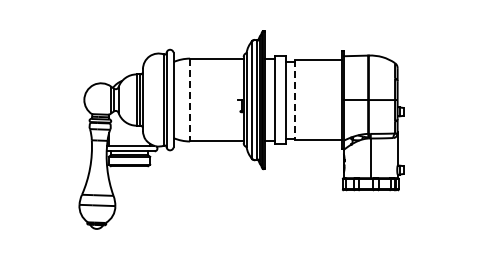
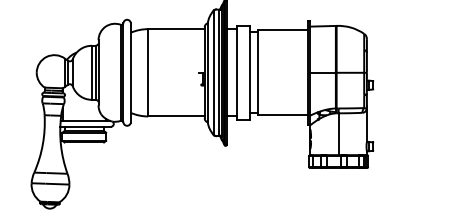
line: (190, 98) -> (148, 71), dashed -> solid
line: (294, 100) -> (258, 73), dashed -> solid

